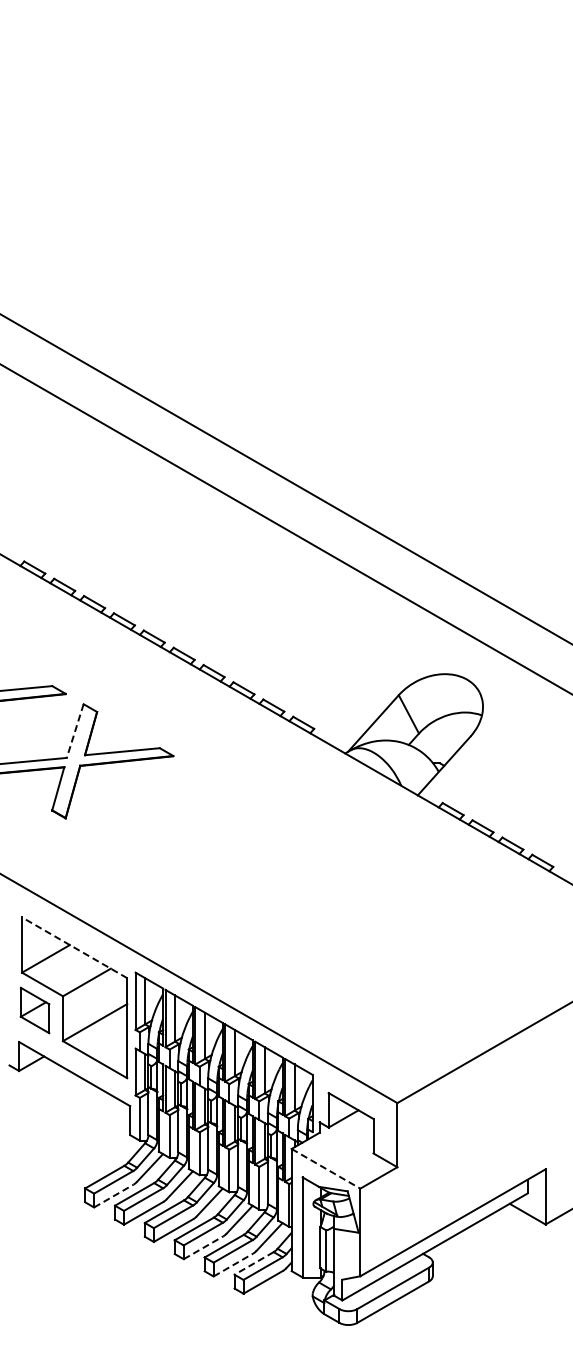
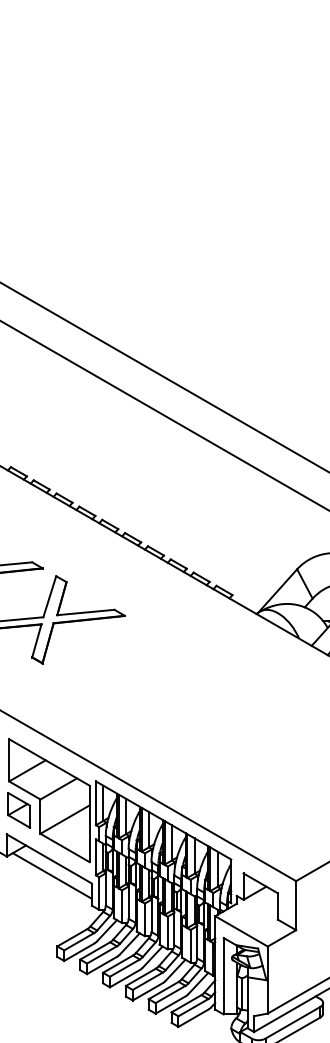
line: (75, 731) -> (50, 597), dashed -> solid
line: (74, 947) -> (49, 762), dashed -> solid
line: (78, 1096) -> (52, 876), added
line: (325, 1168) -> (241, 931), dashed -> solid
line: (113, 1196) -> (79, 952), dashed -> solid
line: (203, 1247) -> (147, 991), dashed -> solid
line: (254, 1263) -> (186, 1003), dashed -> solid
line: (233, 1265) -> (170, 1005), dashed -> solid

